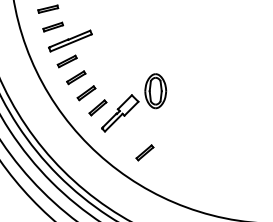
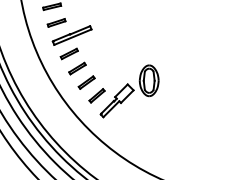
part: (144, 152) -> (139, 136), removed

